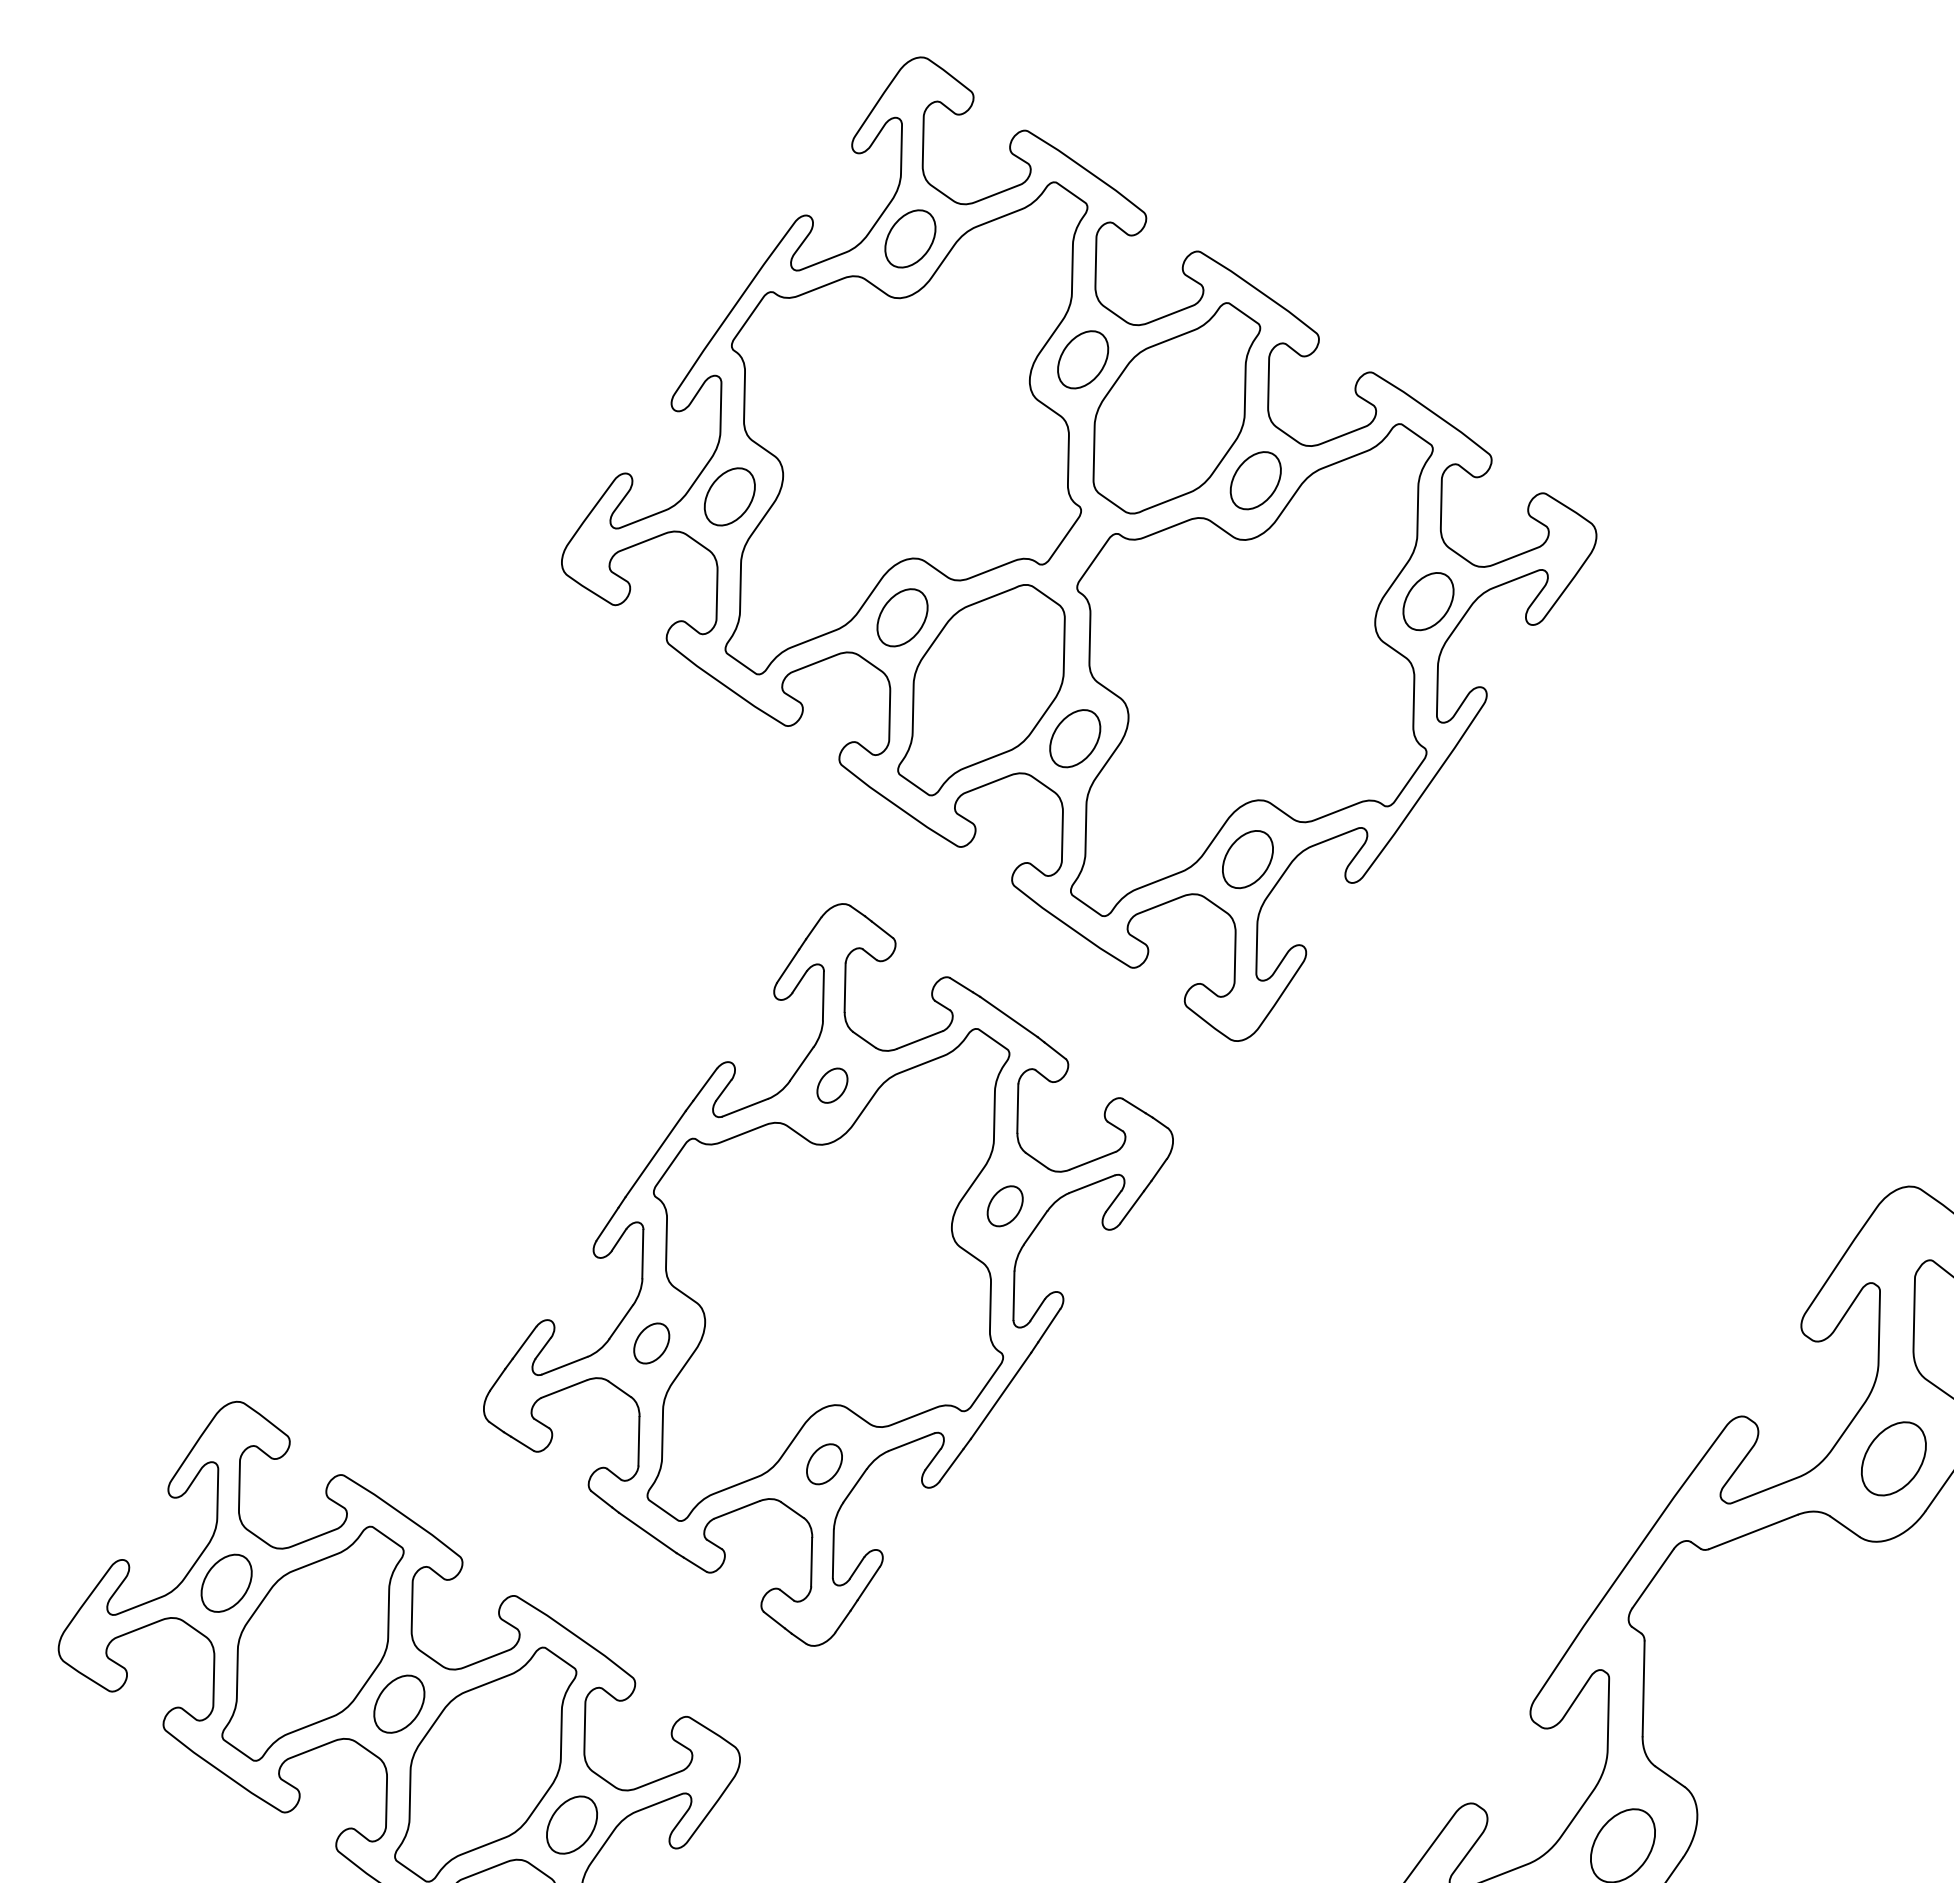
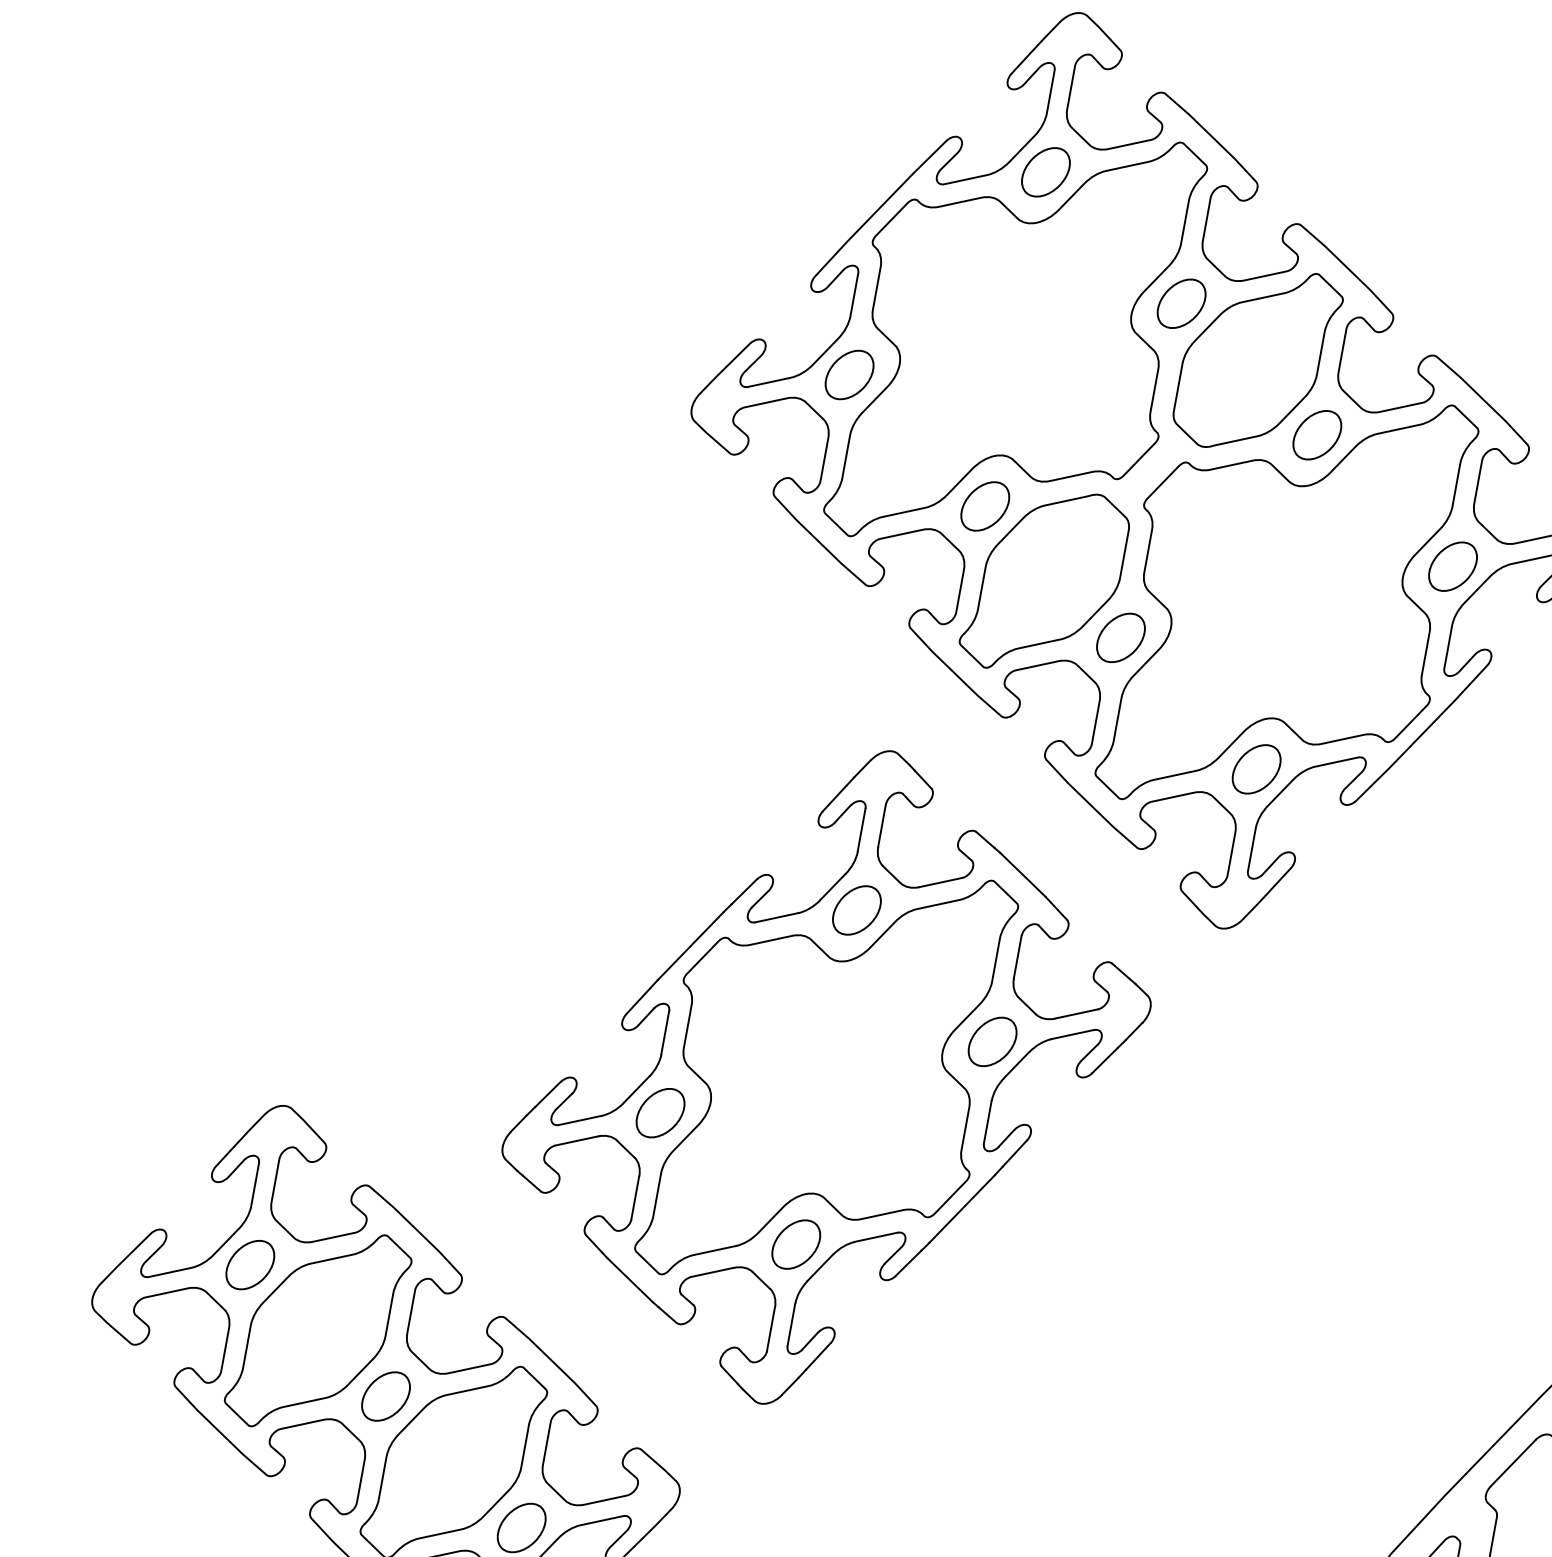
circle: (832, 1085) -> (857, 910), size x1.67
circle: (1005, 1205) -> (993, 1041), size x1.43
circle: (651, 1343) -> (660, 1113), size x1.43
circle: (824, 1463) -> (796, 1243), size x1.43

